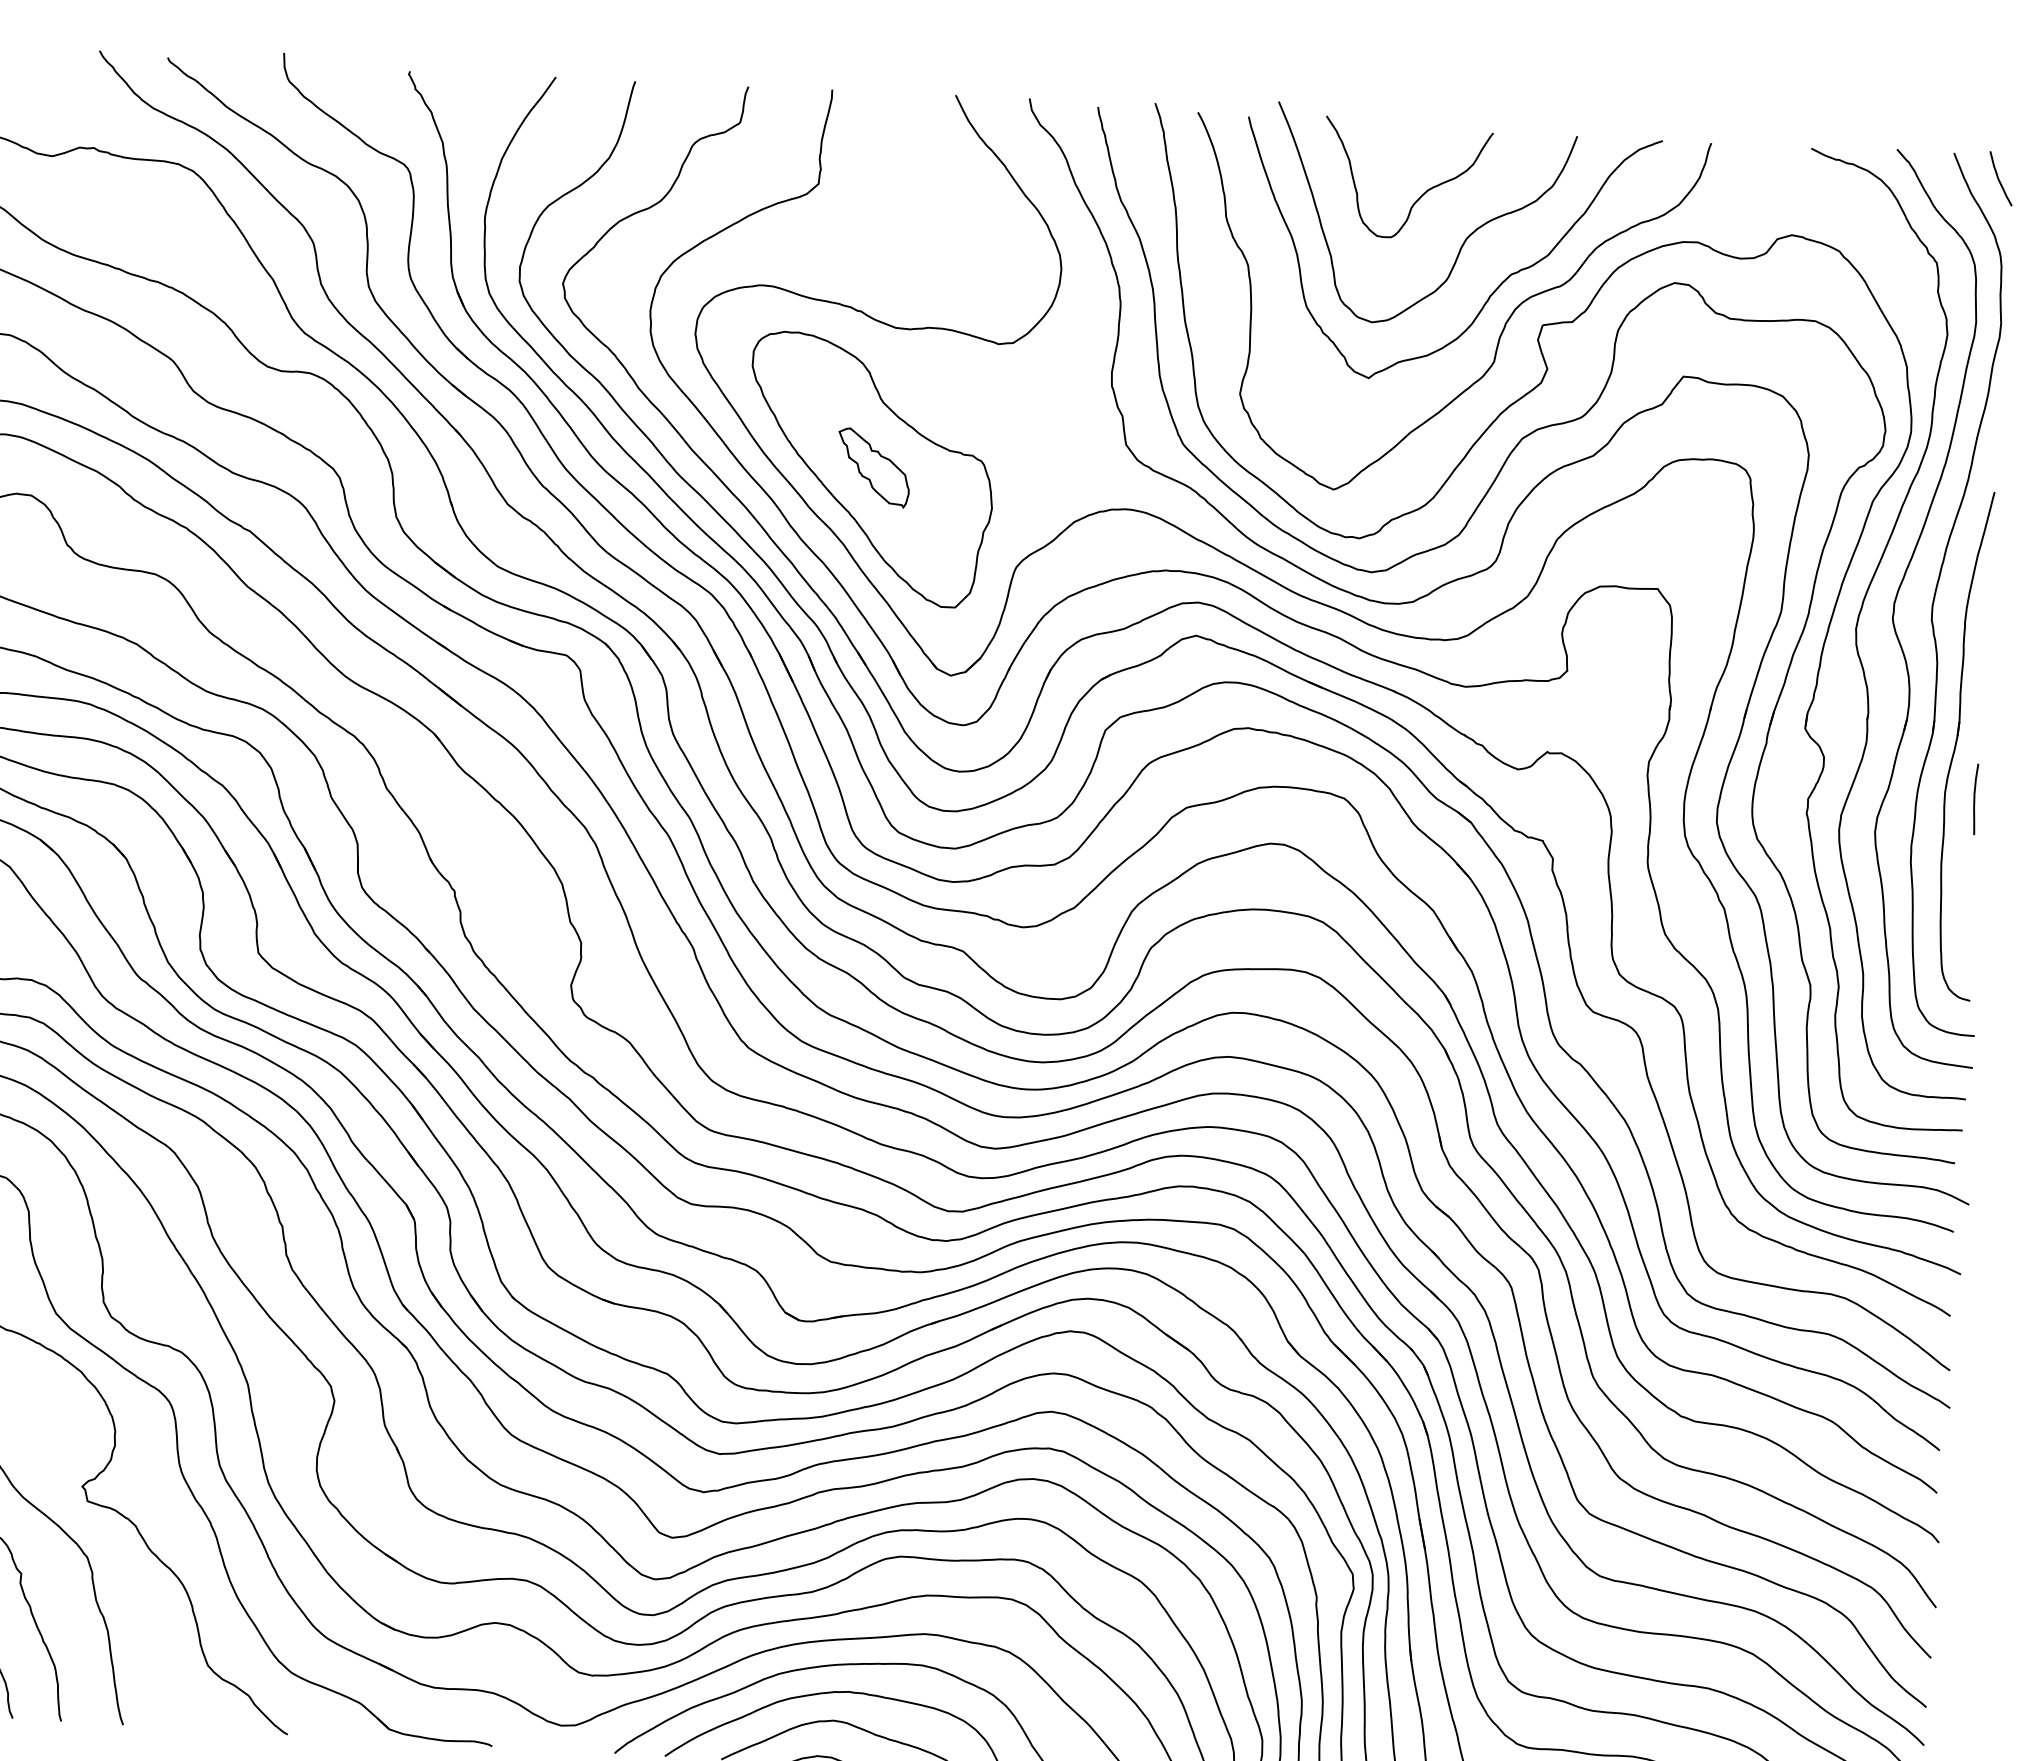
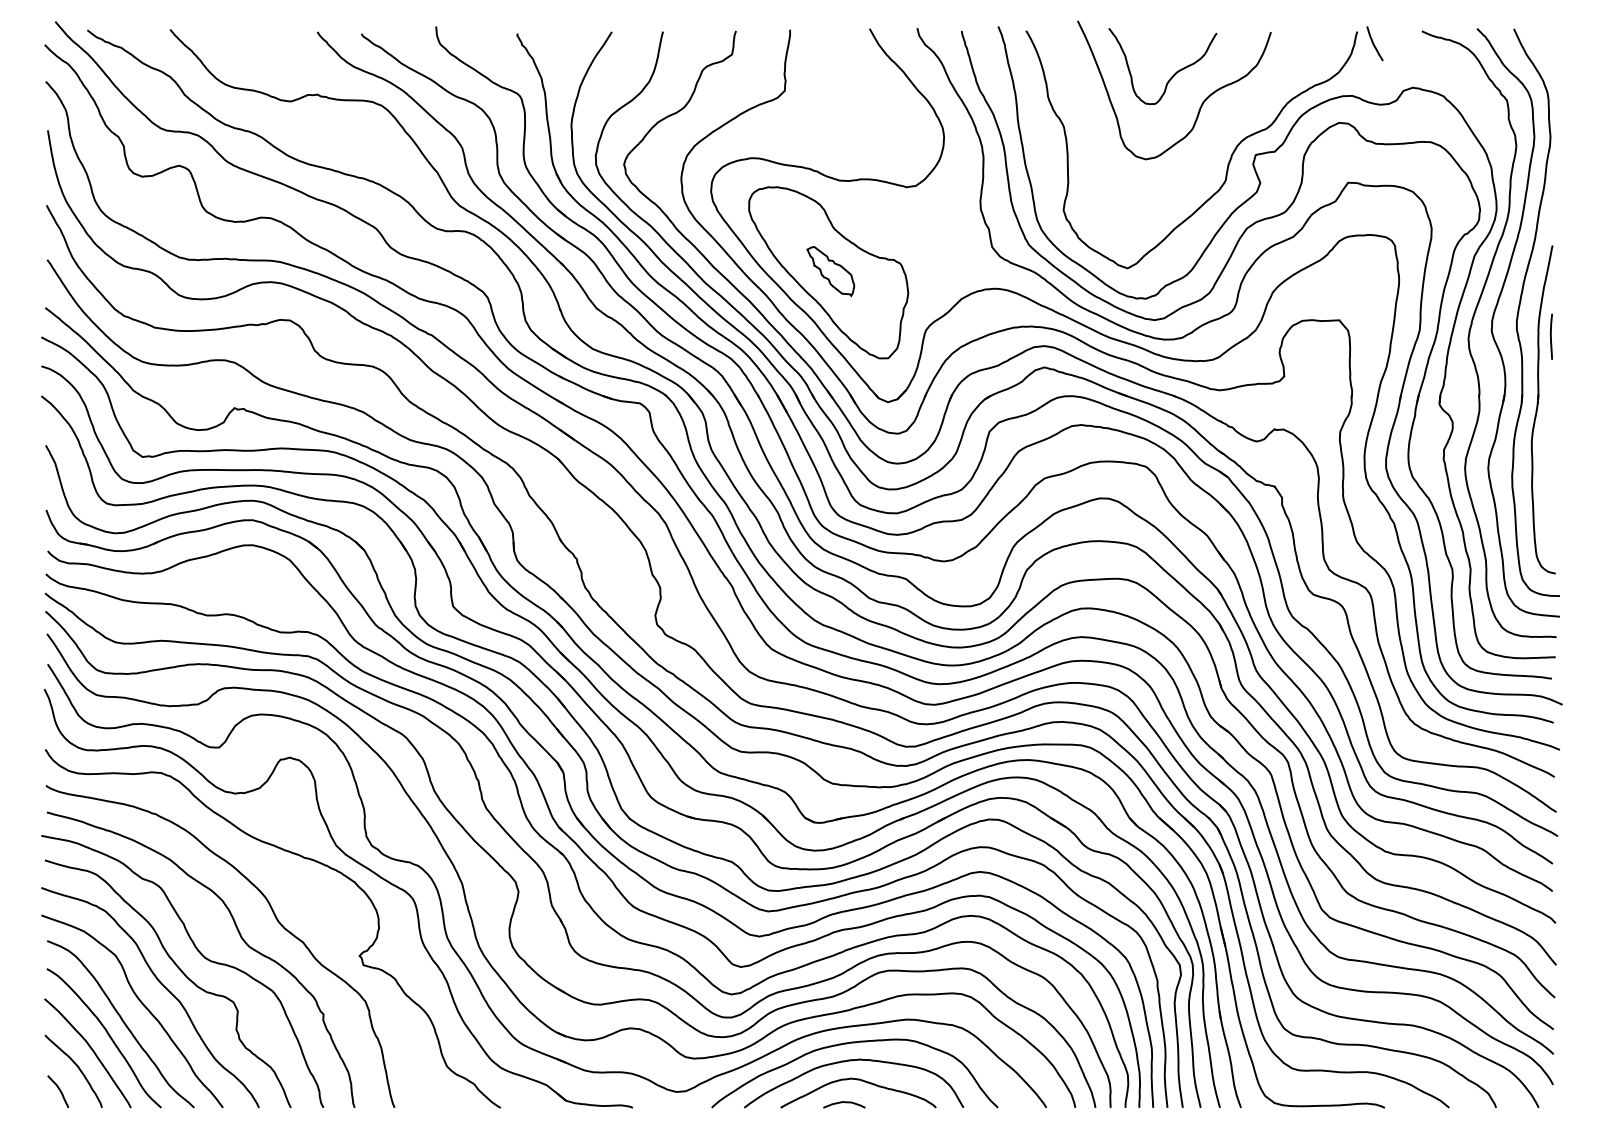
curve: (2000, 178) -> (1374, 43), moved
curve: (1493, 290) -> (1222, 134), removed
curve: (1973, 798) -> (1550, 336), moved

